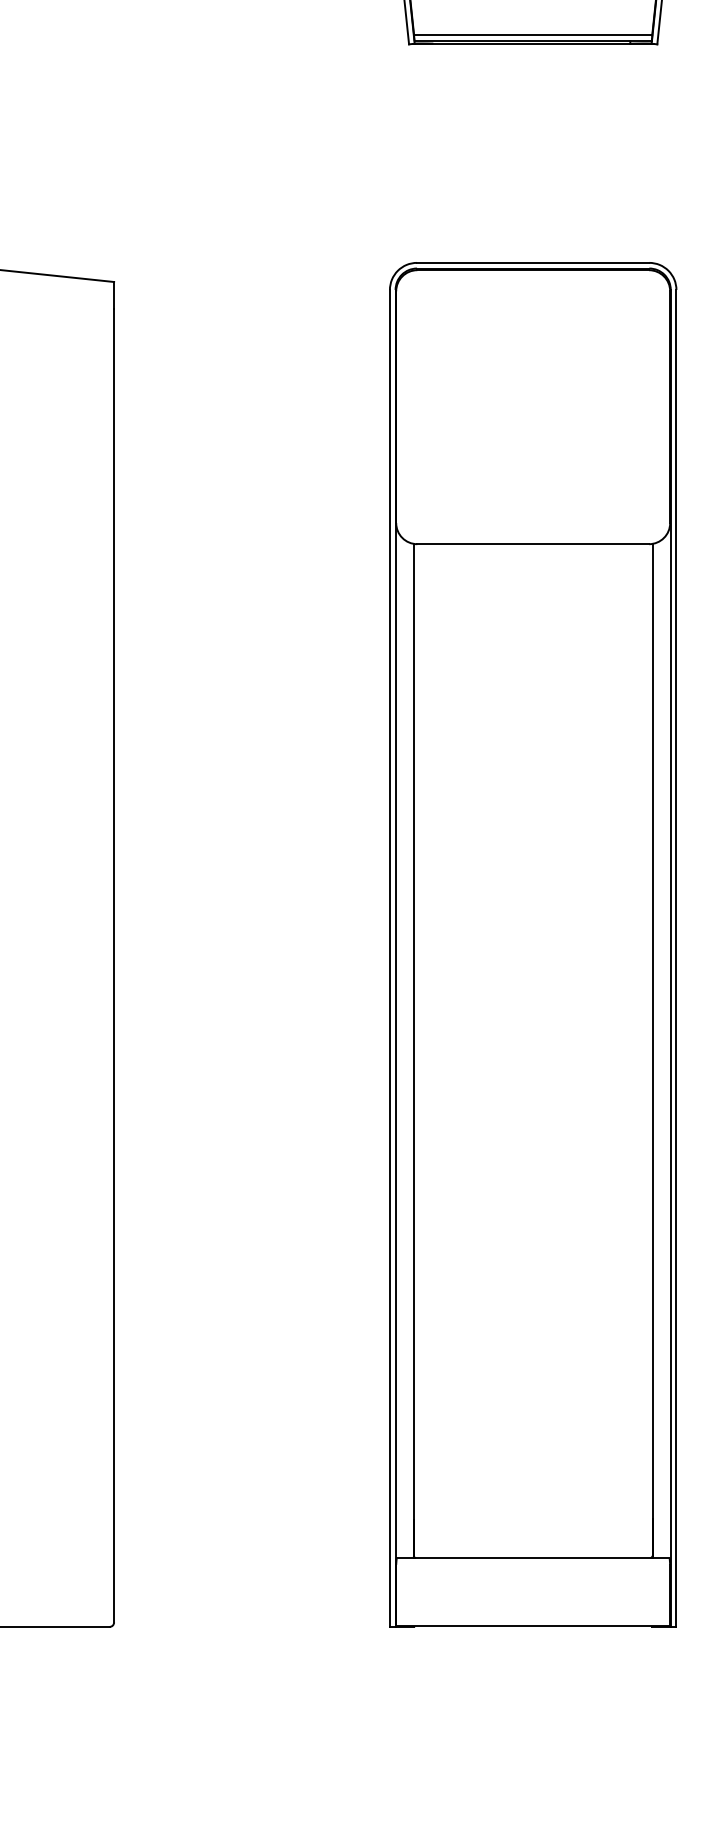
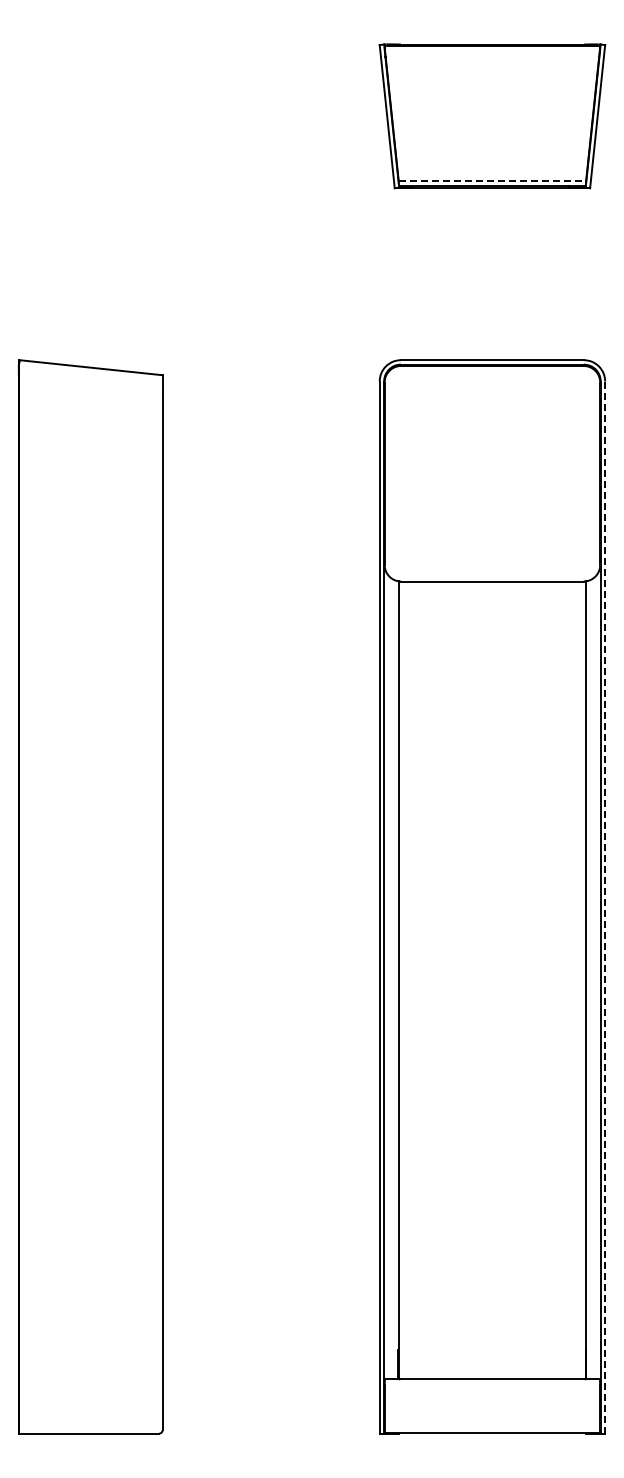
line: (533, 34) -> (492, 180), solid -> dashed
line: (676, 959) -> (605, 908), solid -> dashed

